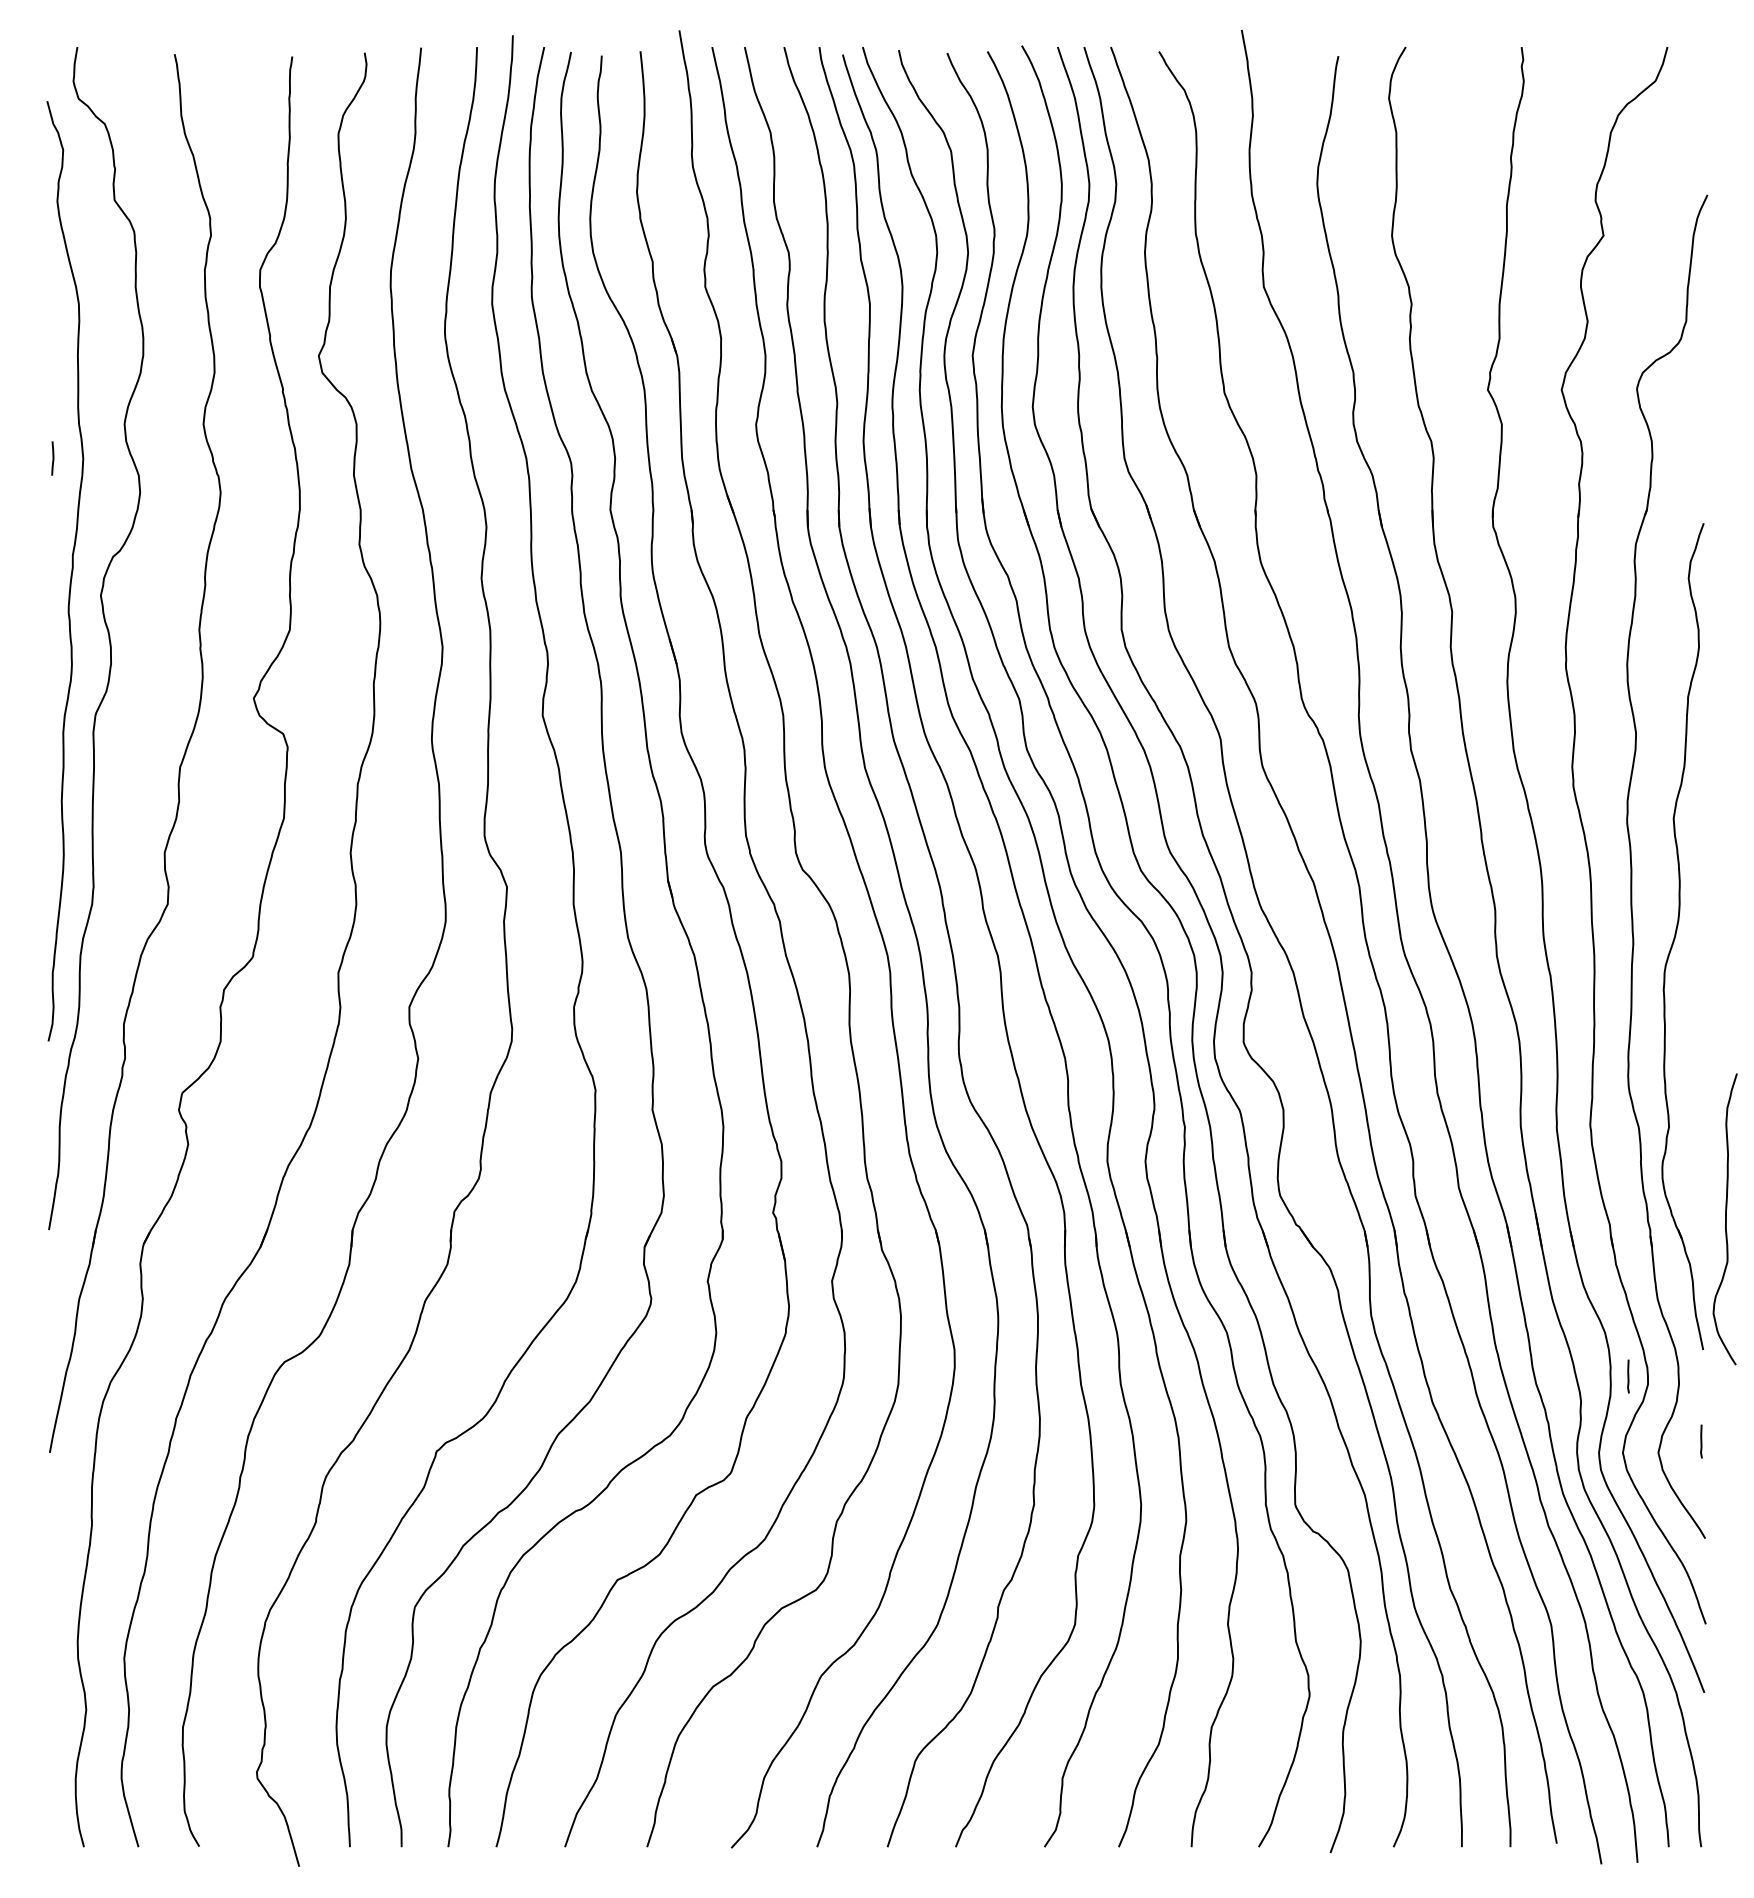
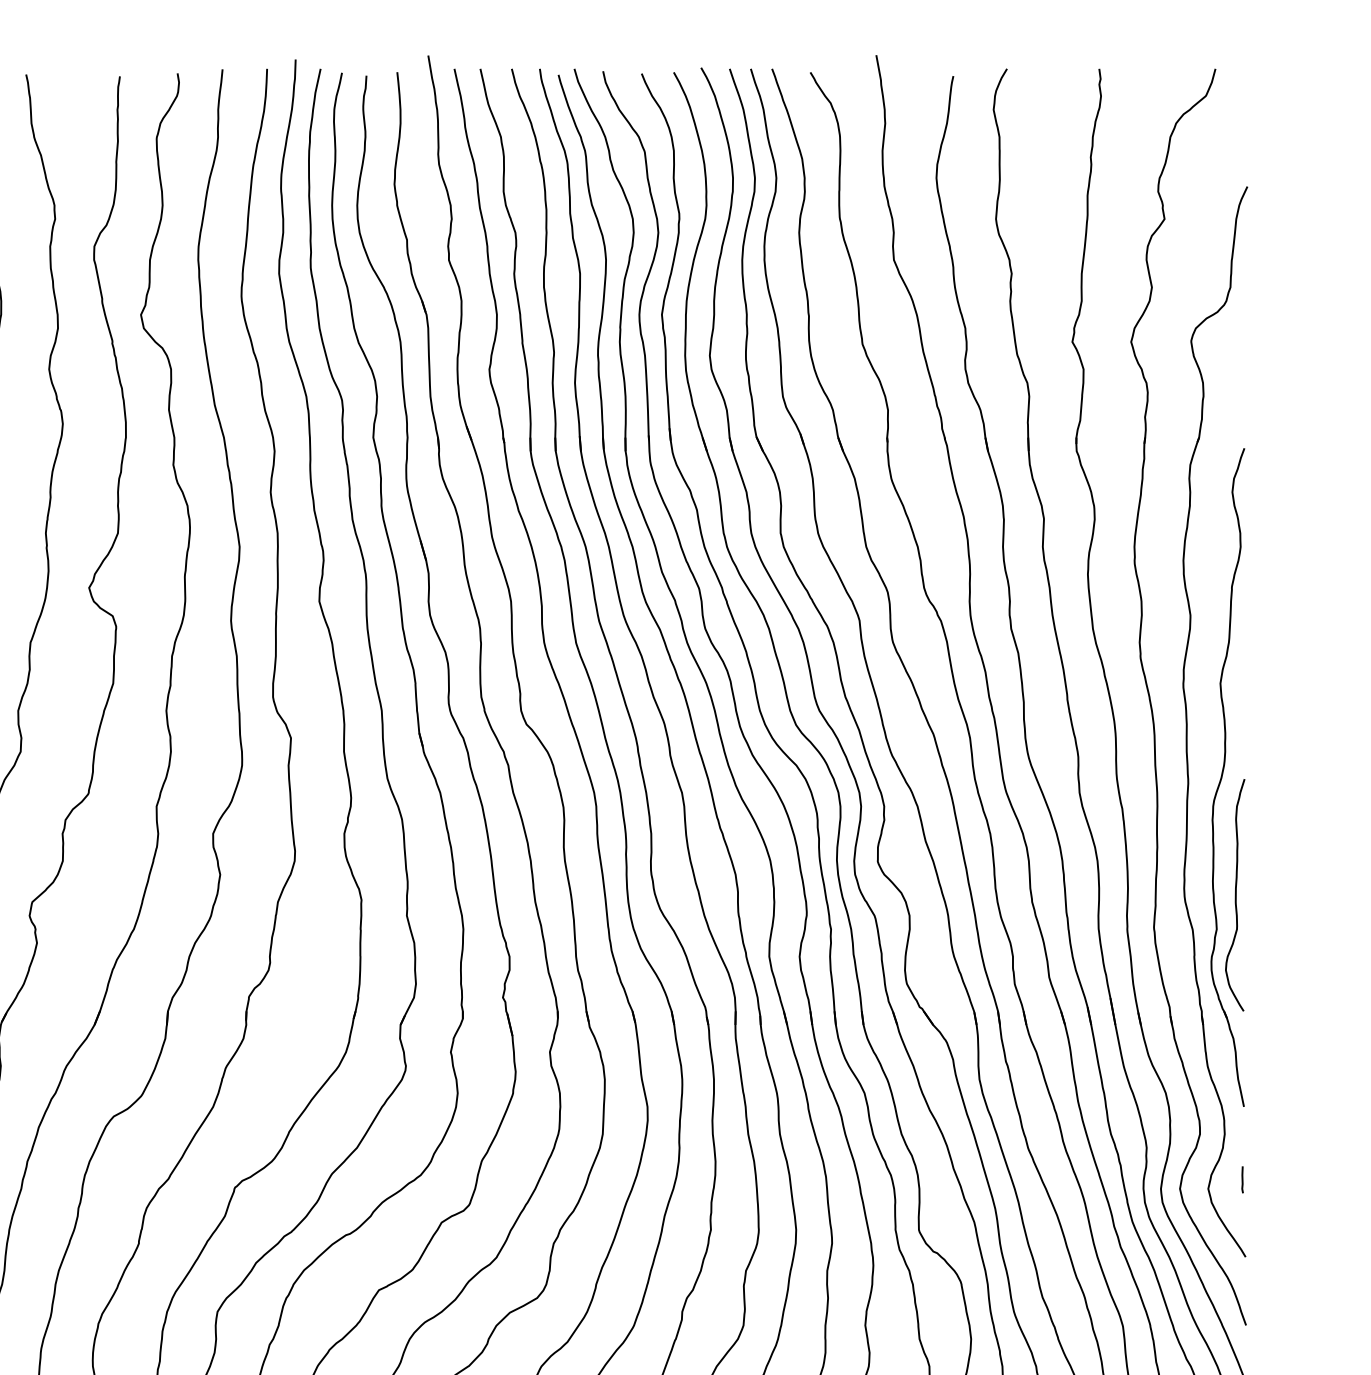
curve: (1725, 1219) -> (1235, 895), moved
line: (1628, 1376) -> (1184, 1128), removed

